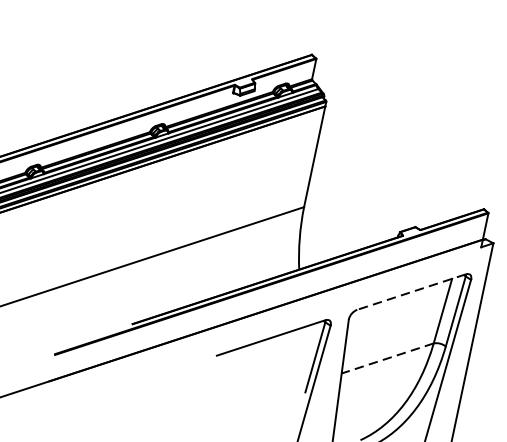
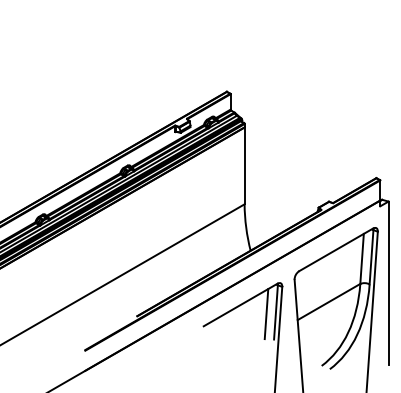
line: (412, 291) -> (336, 249), dashed -> solid
line: (302, 357) -> (266, 314), added
line: (386, 358) -> (328, 302), dashed -> solid

